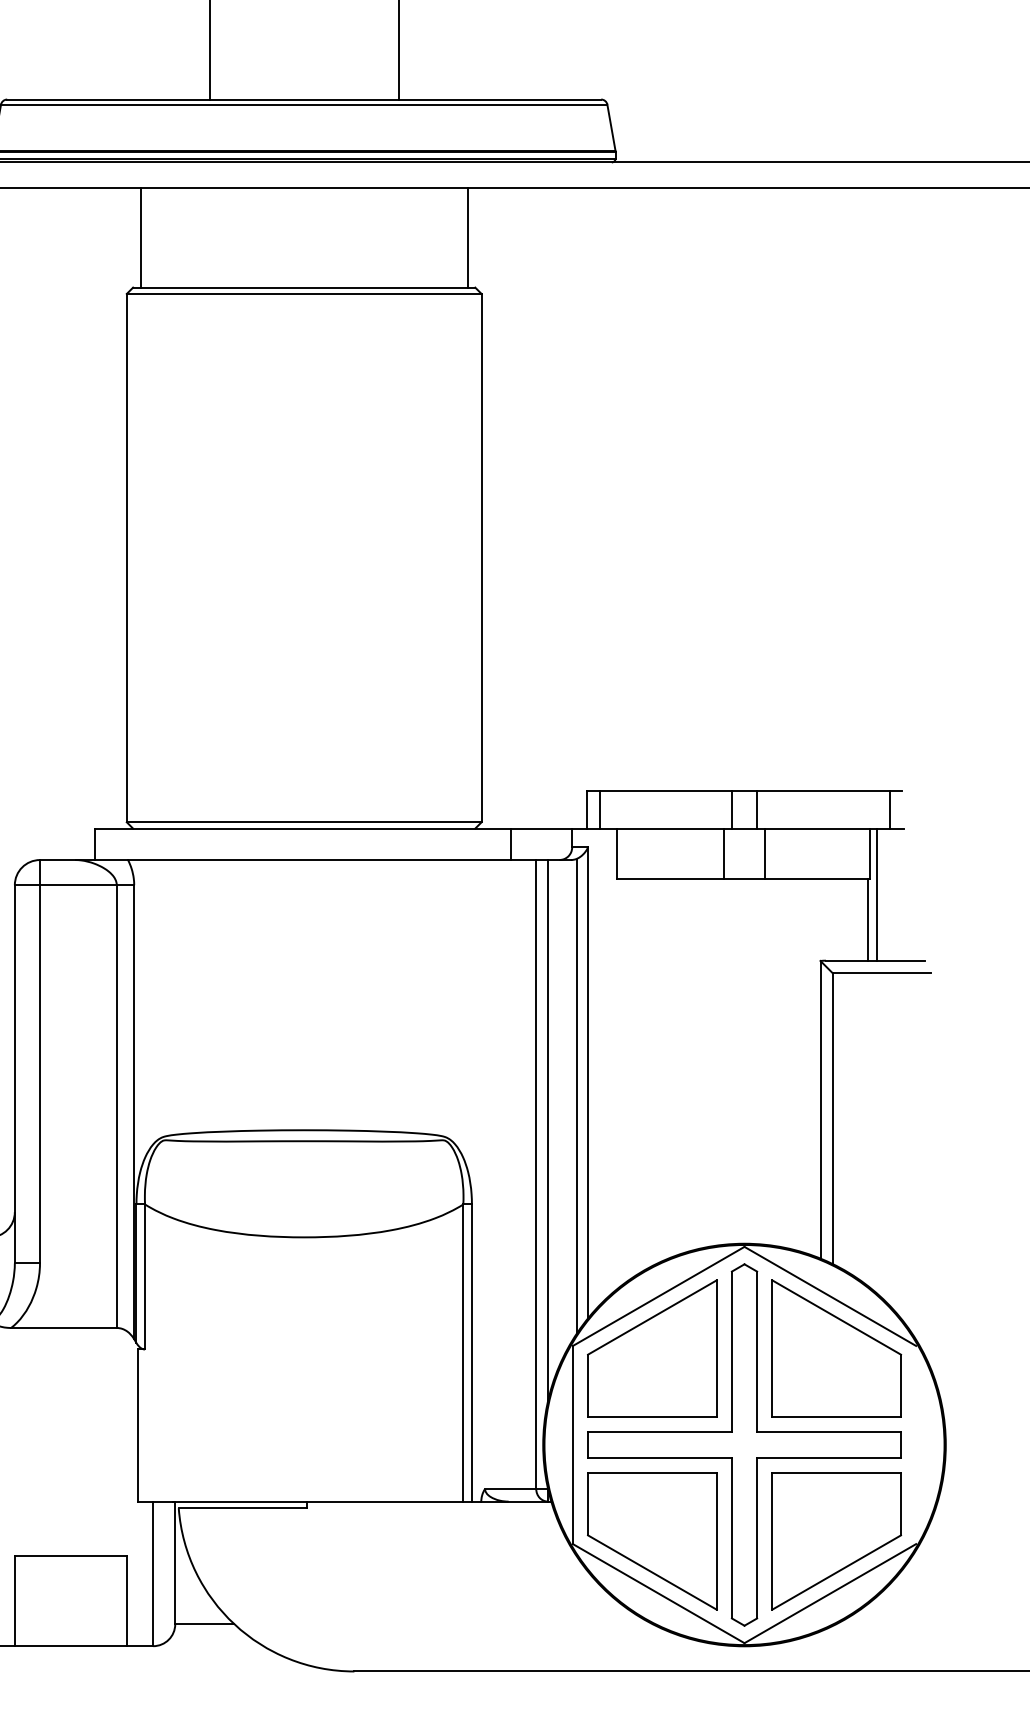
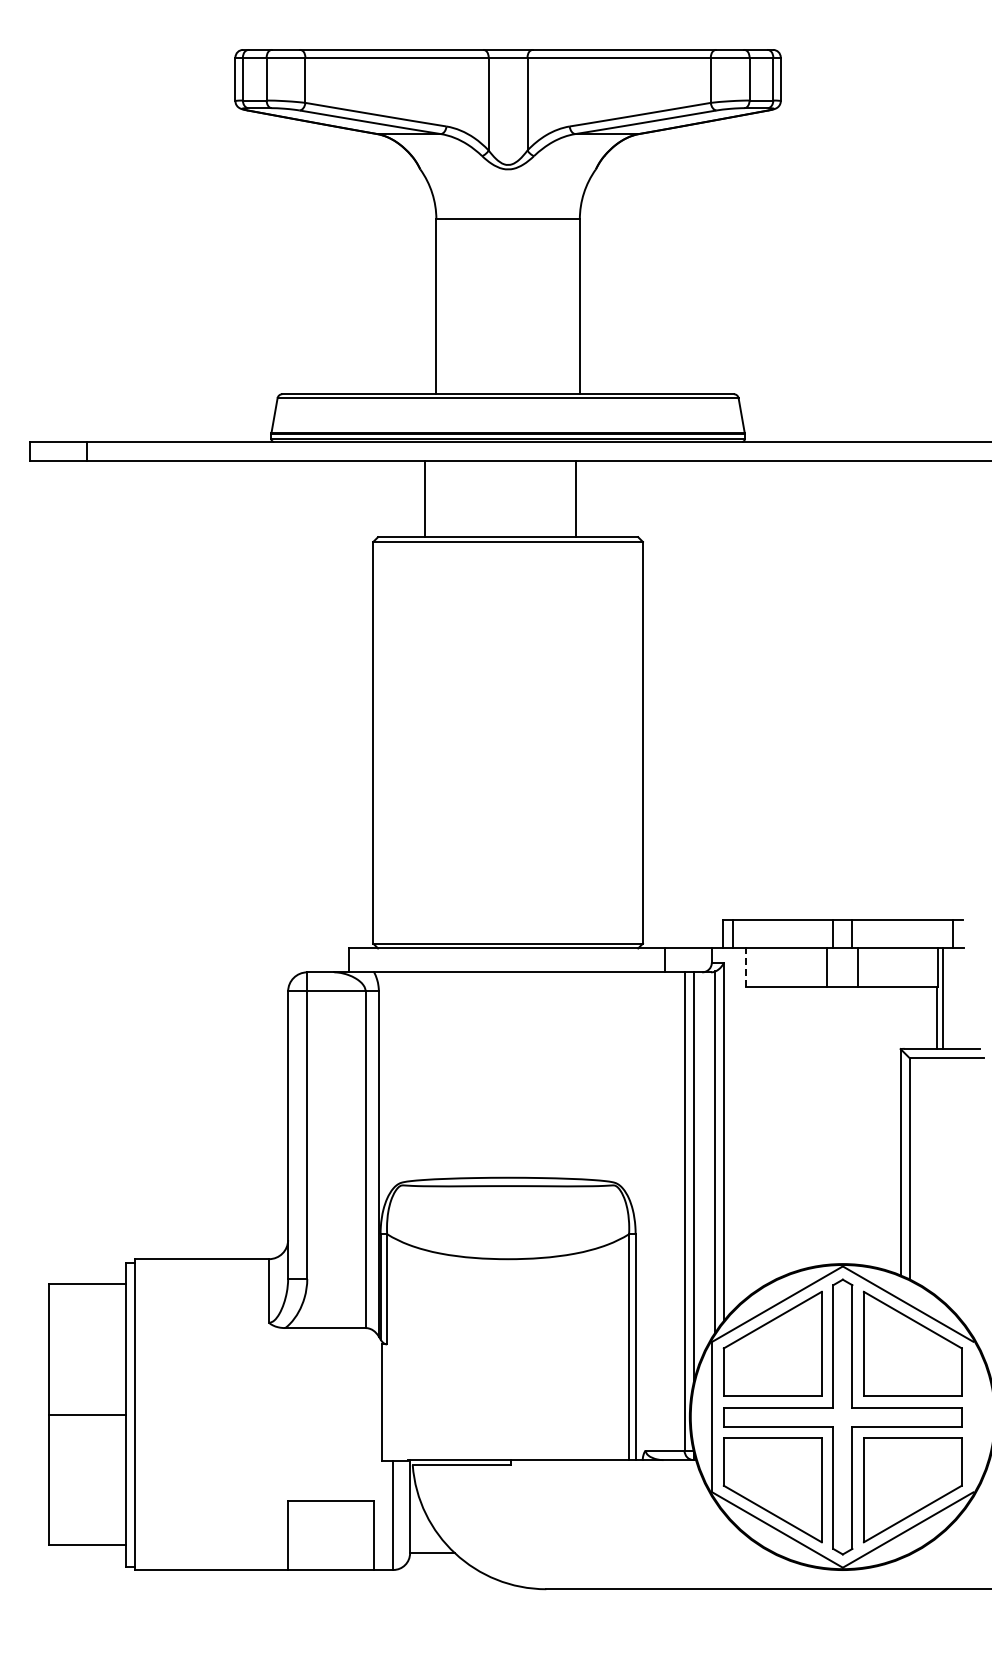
line: (140, 238) -> (424, 499), moved
line: (467, 238) -> (576, 499), moved
line: (617, 853) -> (746, 967), solid -> dashed

